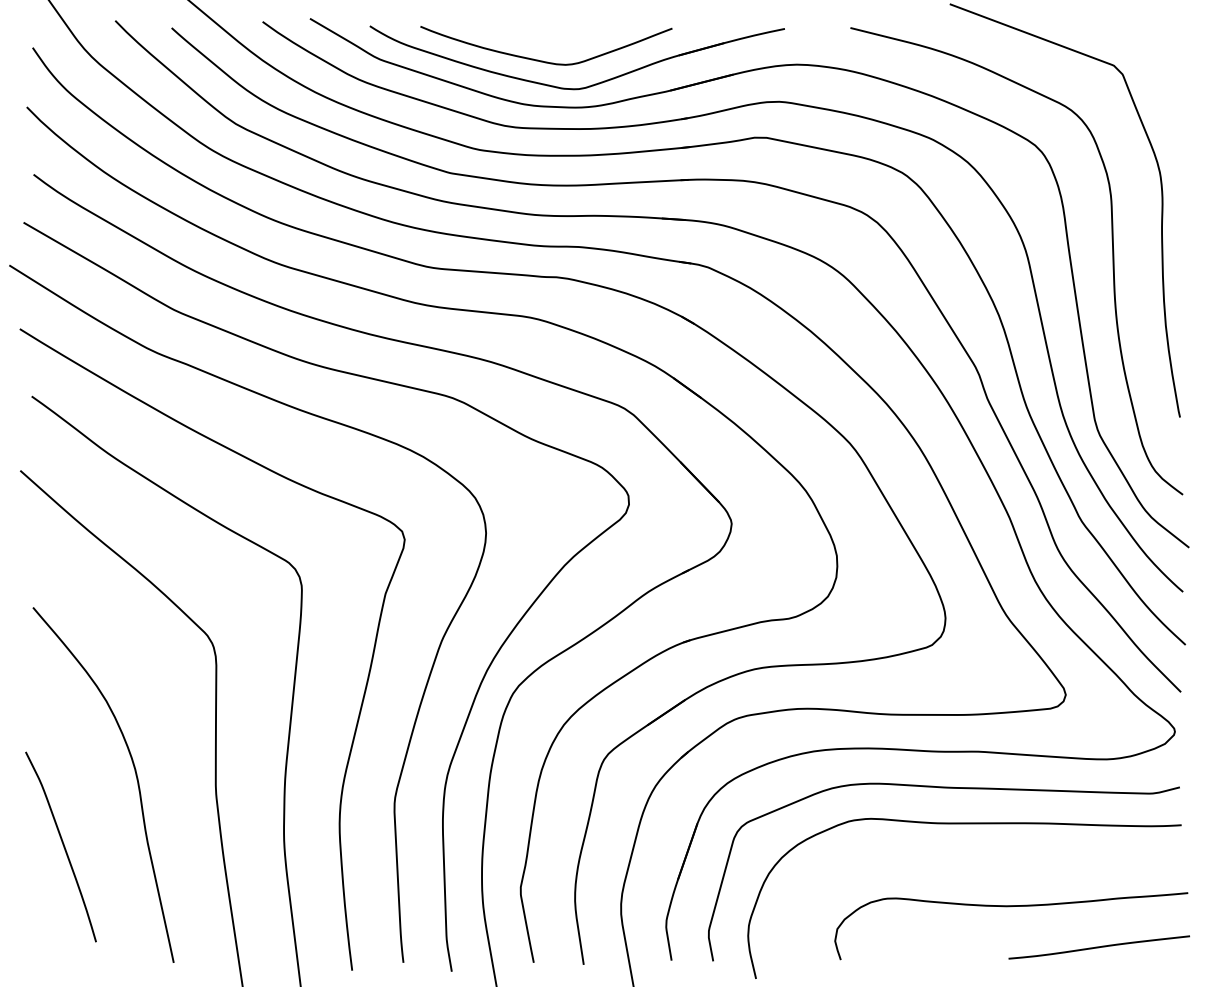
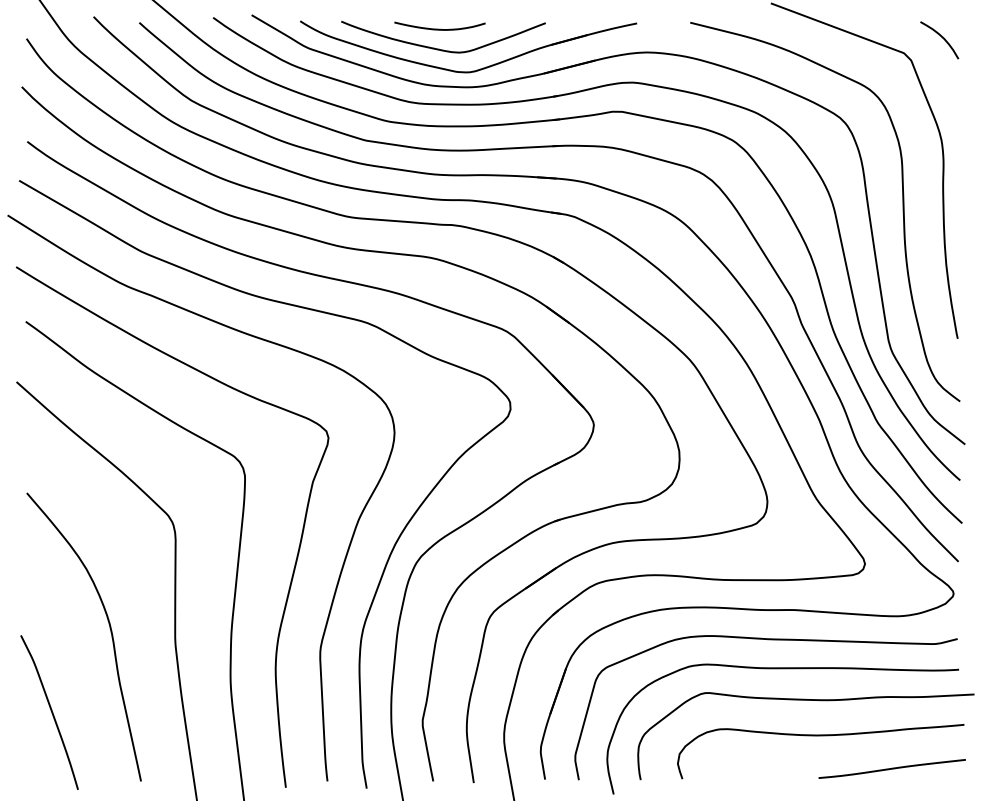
curve: (541, 35) -> (439, 28), added
curve: (1160, 46) -> (941, 37), added
curve: (62, 845) -> (50, 711), moved
curve: (992, 863) -> (805, 700), added

